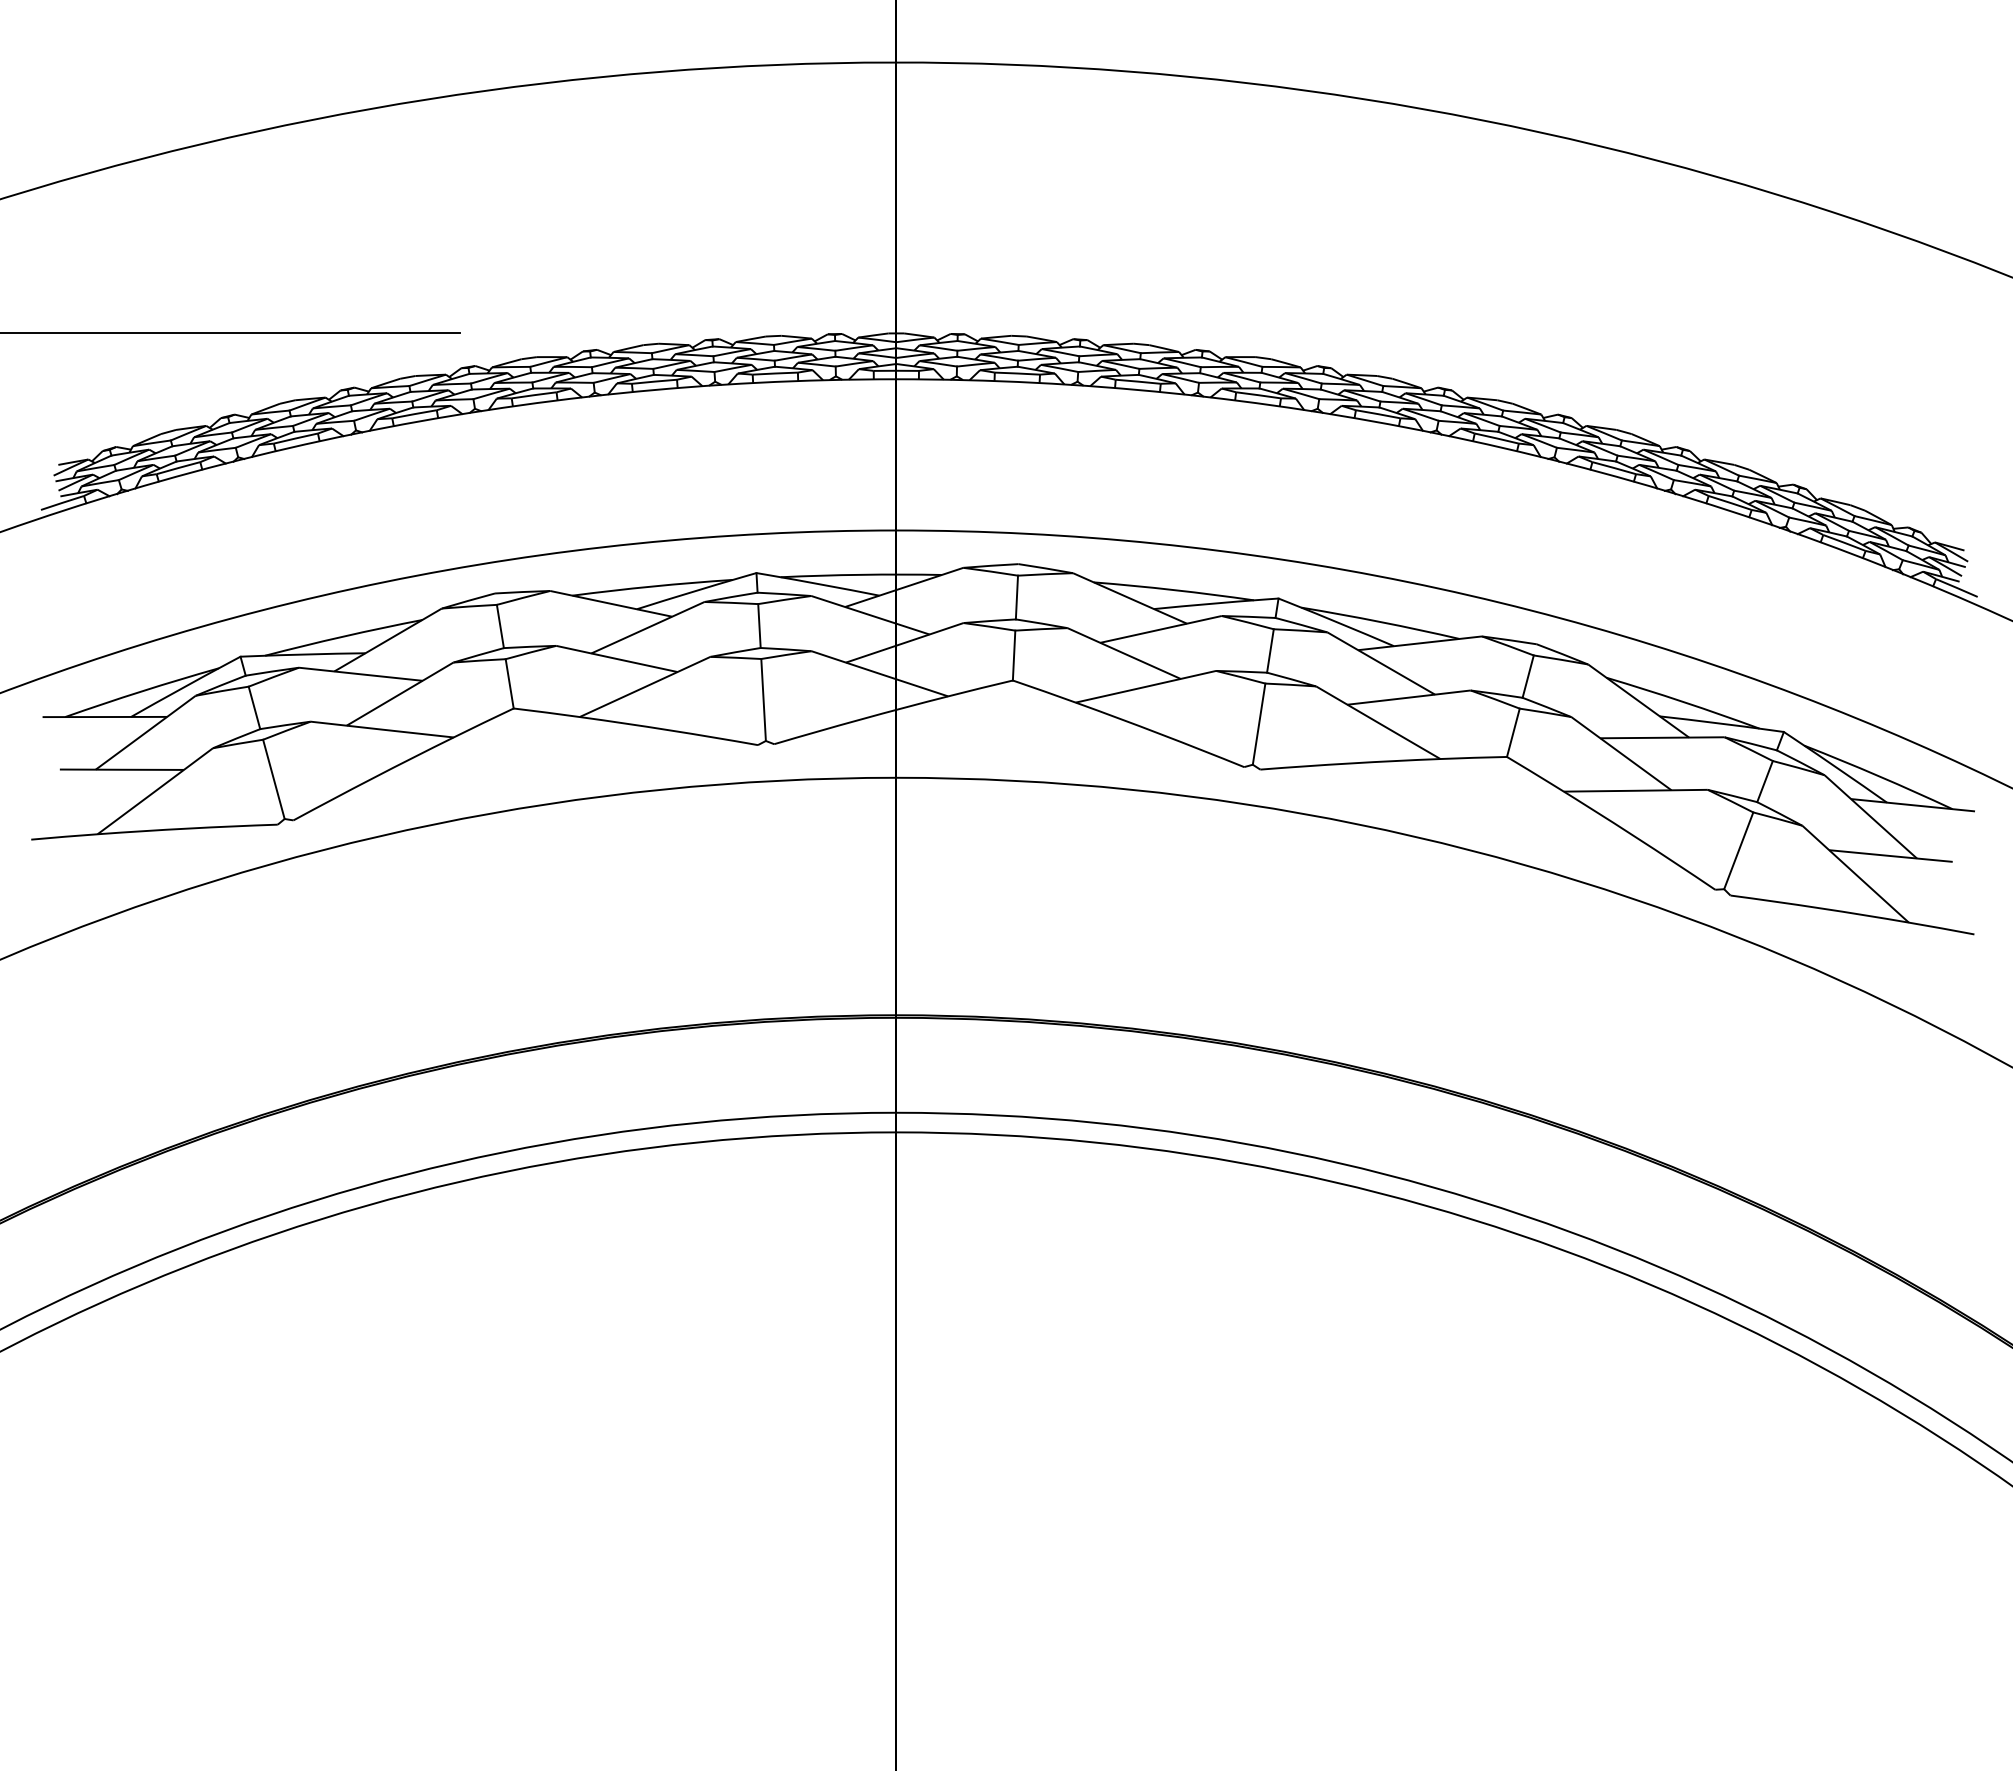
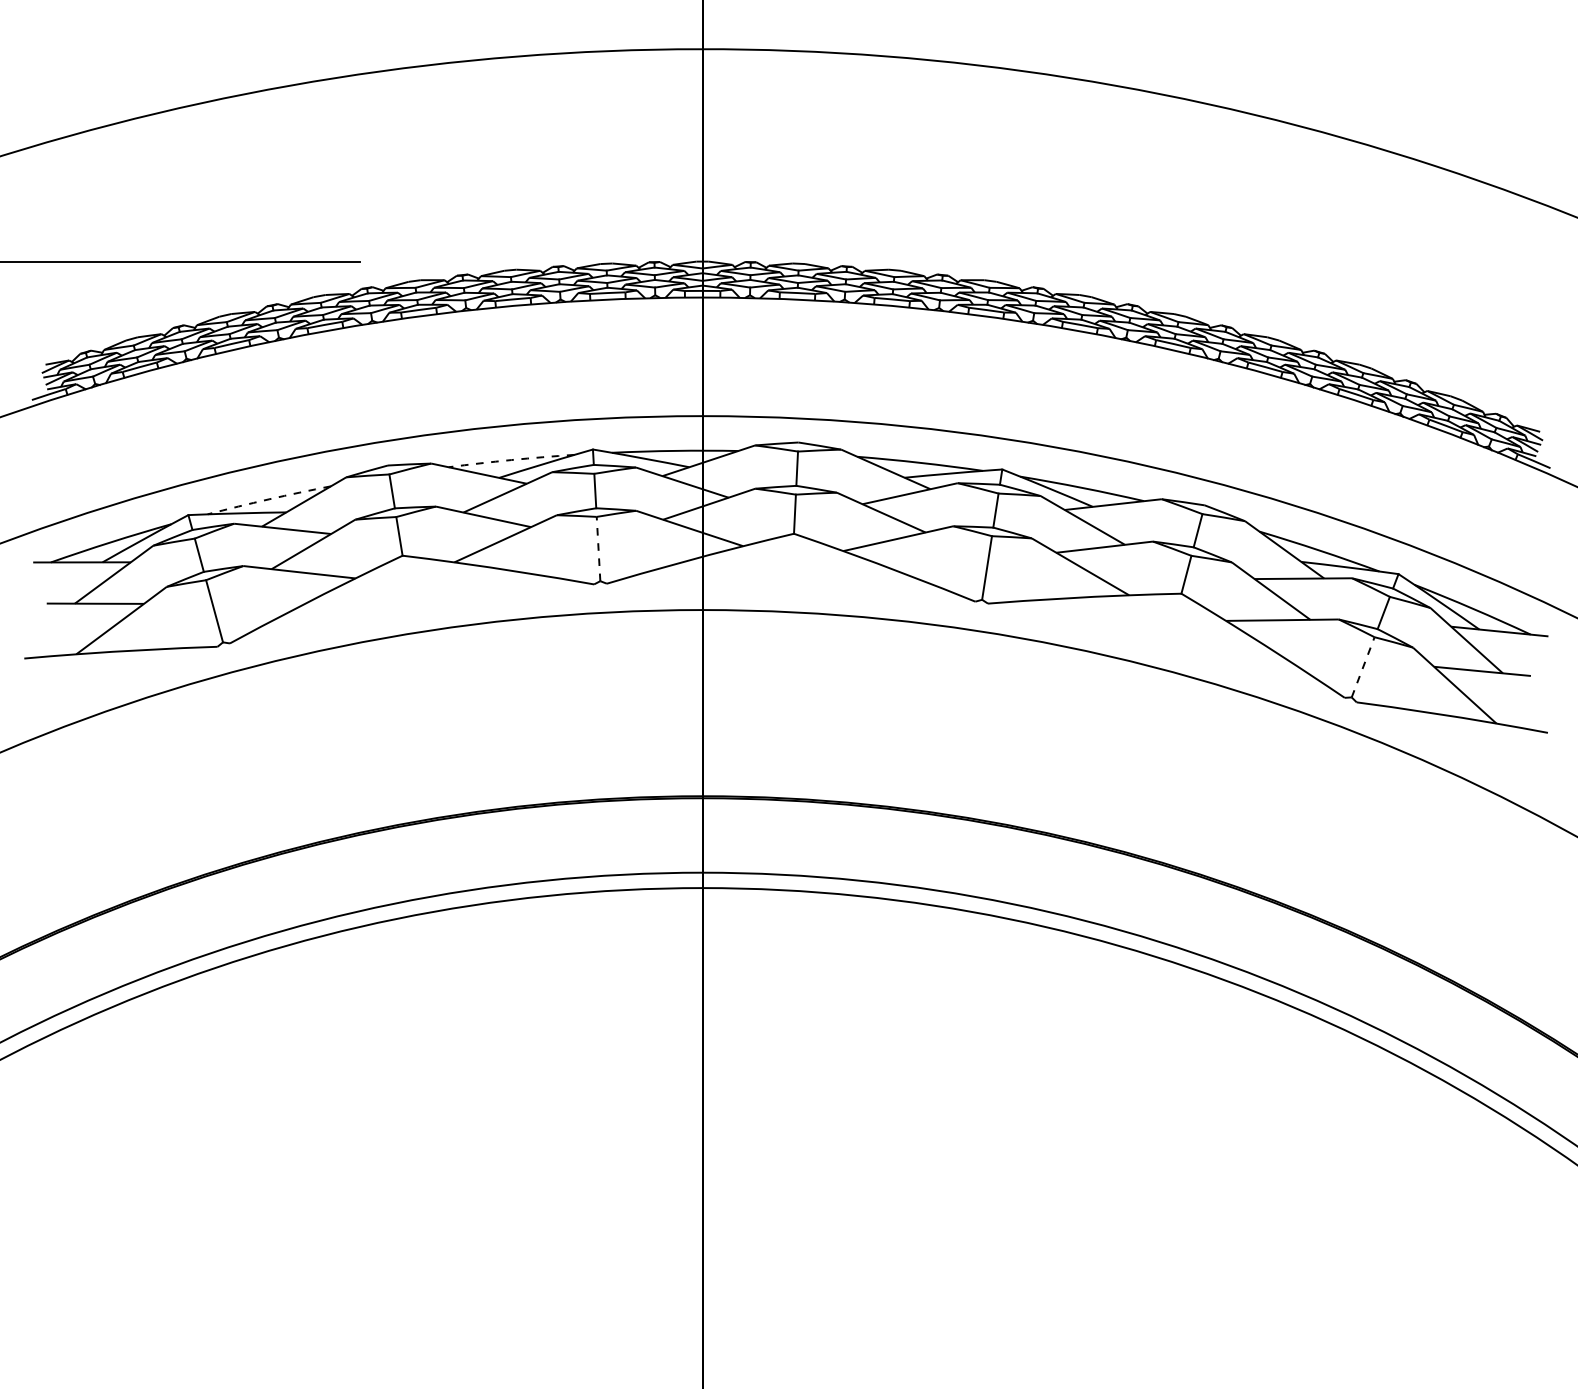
arc: (652, 586) -> (511, 460), solid -> dashed
arc: (343, 636) -> (269, 499), solid -> dashed
line: (763, 699) -> (598, 548), solid -> dashed
line: (1738, 850) -> (1362, 667), solid -> dashed

